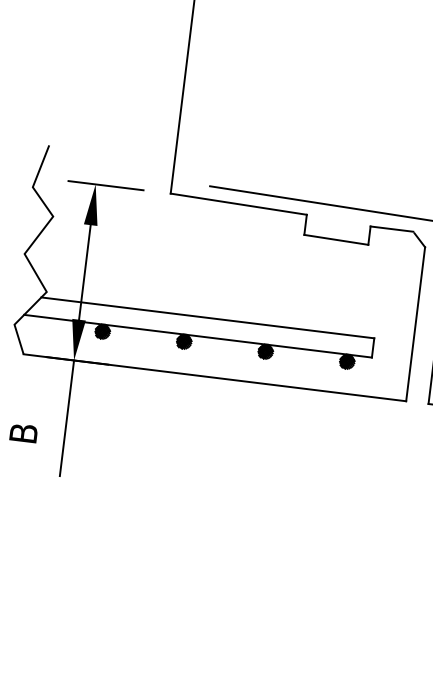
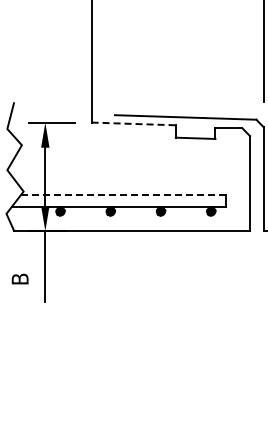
line: (240, 203) -> (134, 123), solid -> dashed
line: (207, 318) -> (123, 195), solid -> dashed

